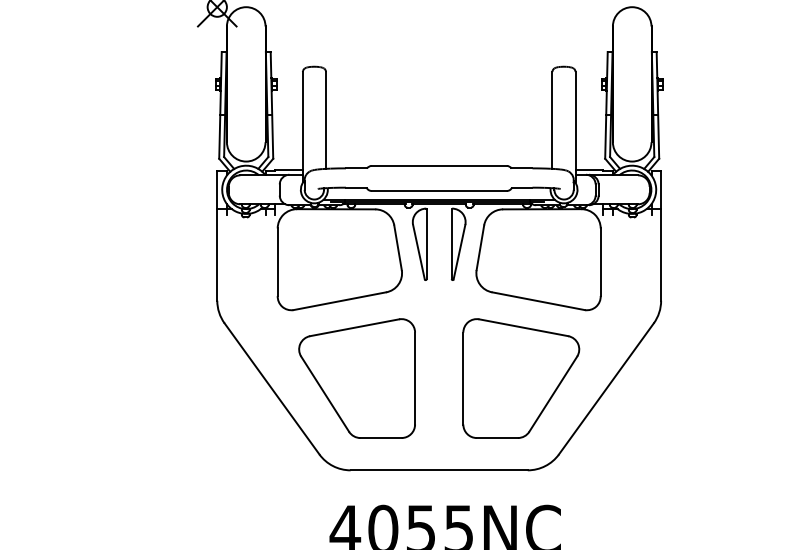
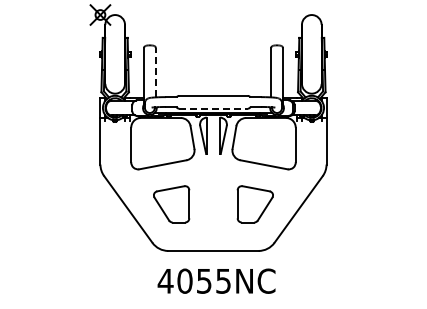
line: (325, 119) -> (155, 72), solid -> dashed
line: (441, 190) -> (214, 108), solid -> dashed
part: (356, 379) -> (171, 204), size x0.6
part: (521, 379) -> (255, 204), size x0.6

